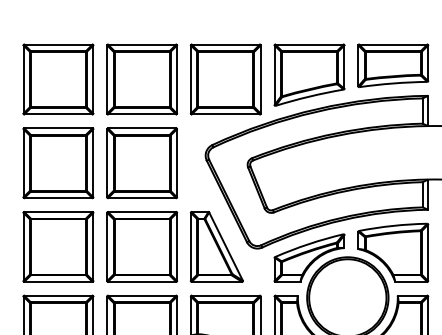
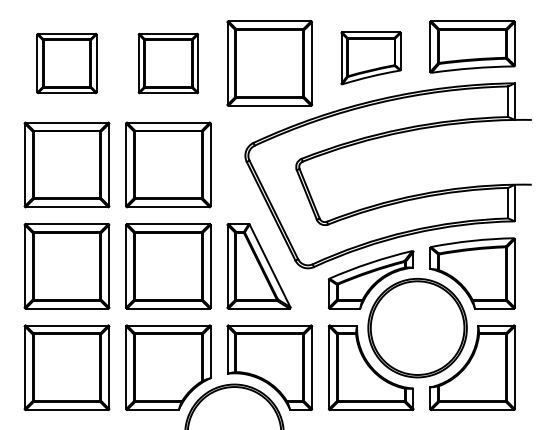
part: (308, 75) -> (370, 58), size x0.7
part: (57, 79) -> (66, 63), size x0.7
part: (142, 79) -> (168, 63), size x0.7

